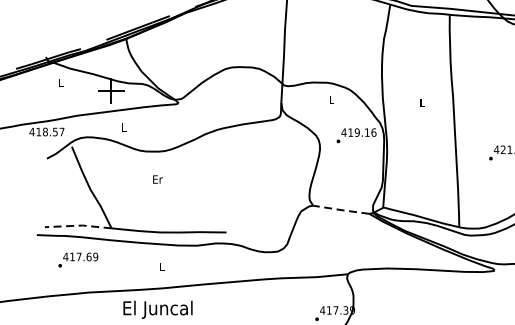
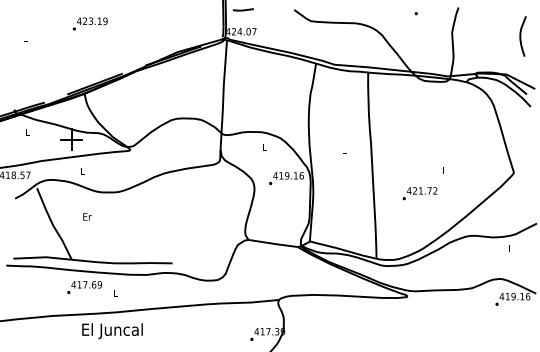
text: (158, 179) -> (87, 216), moved
line: (341, 209) -> (273, 243), dashed -> solid
line: (79, 225) -> (43, 257), dashed -> solid
text: (78, 260) -> (84, 287), moved

